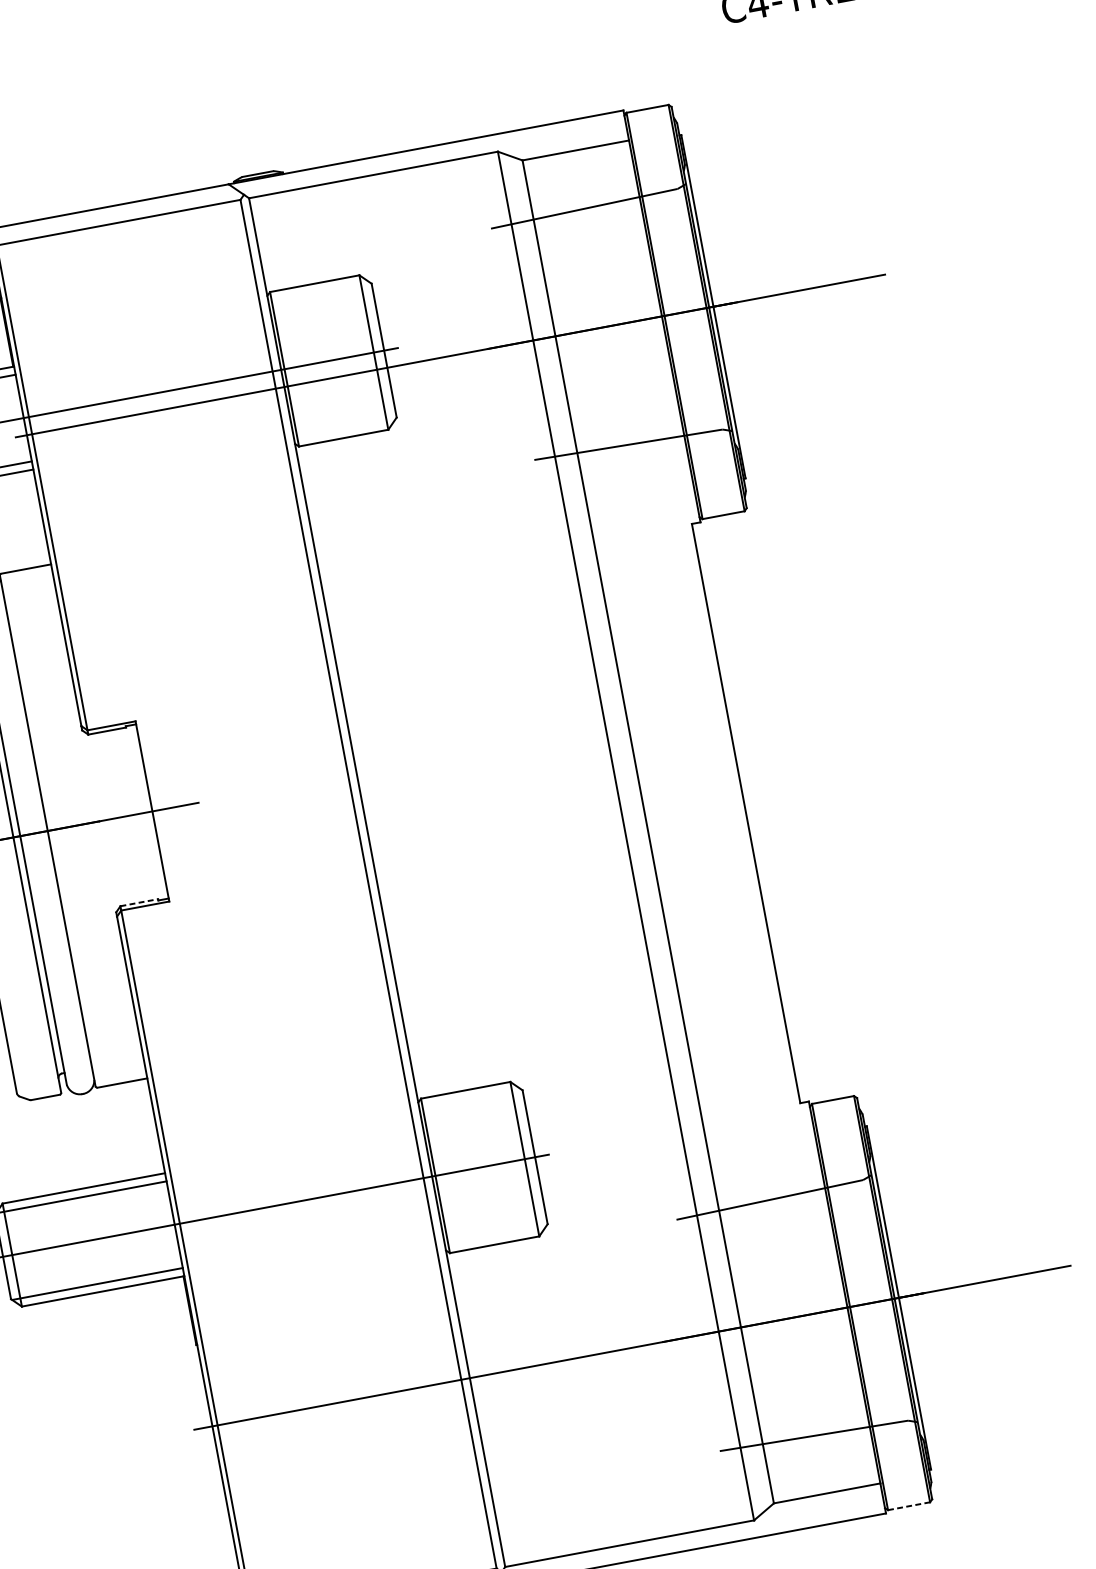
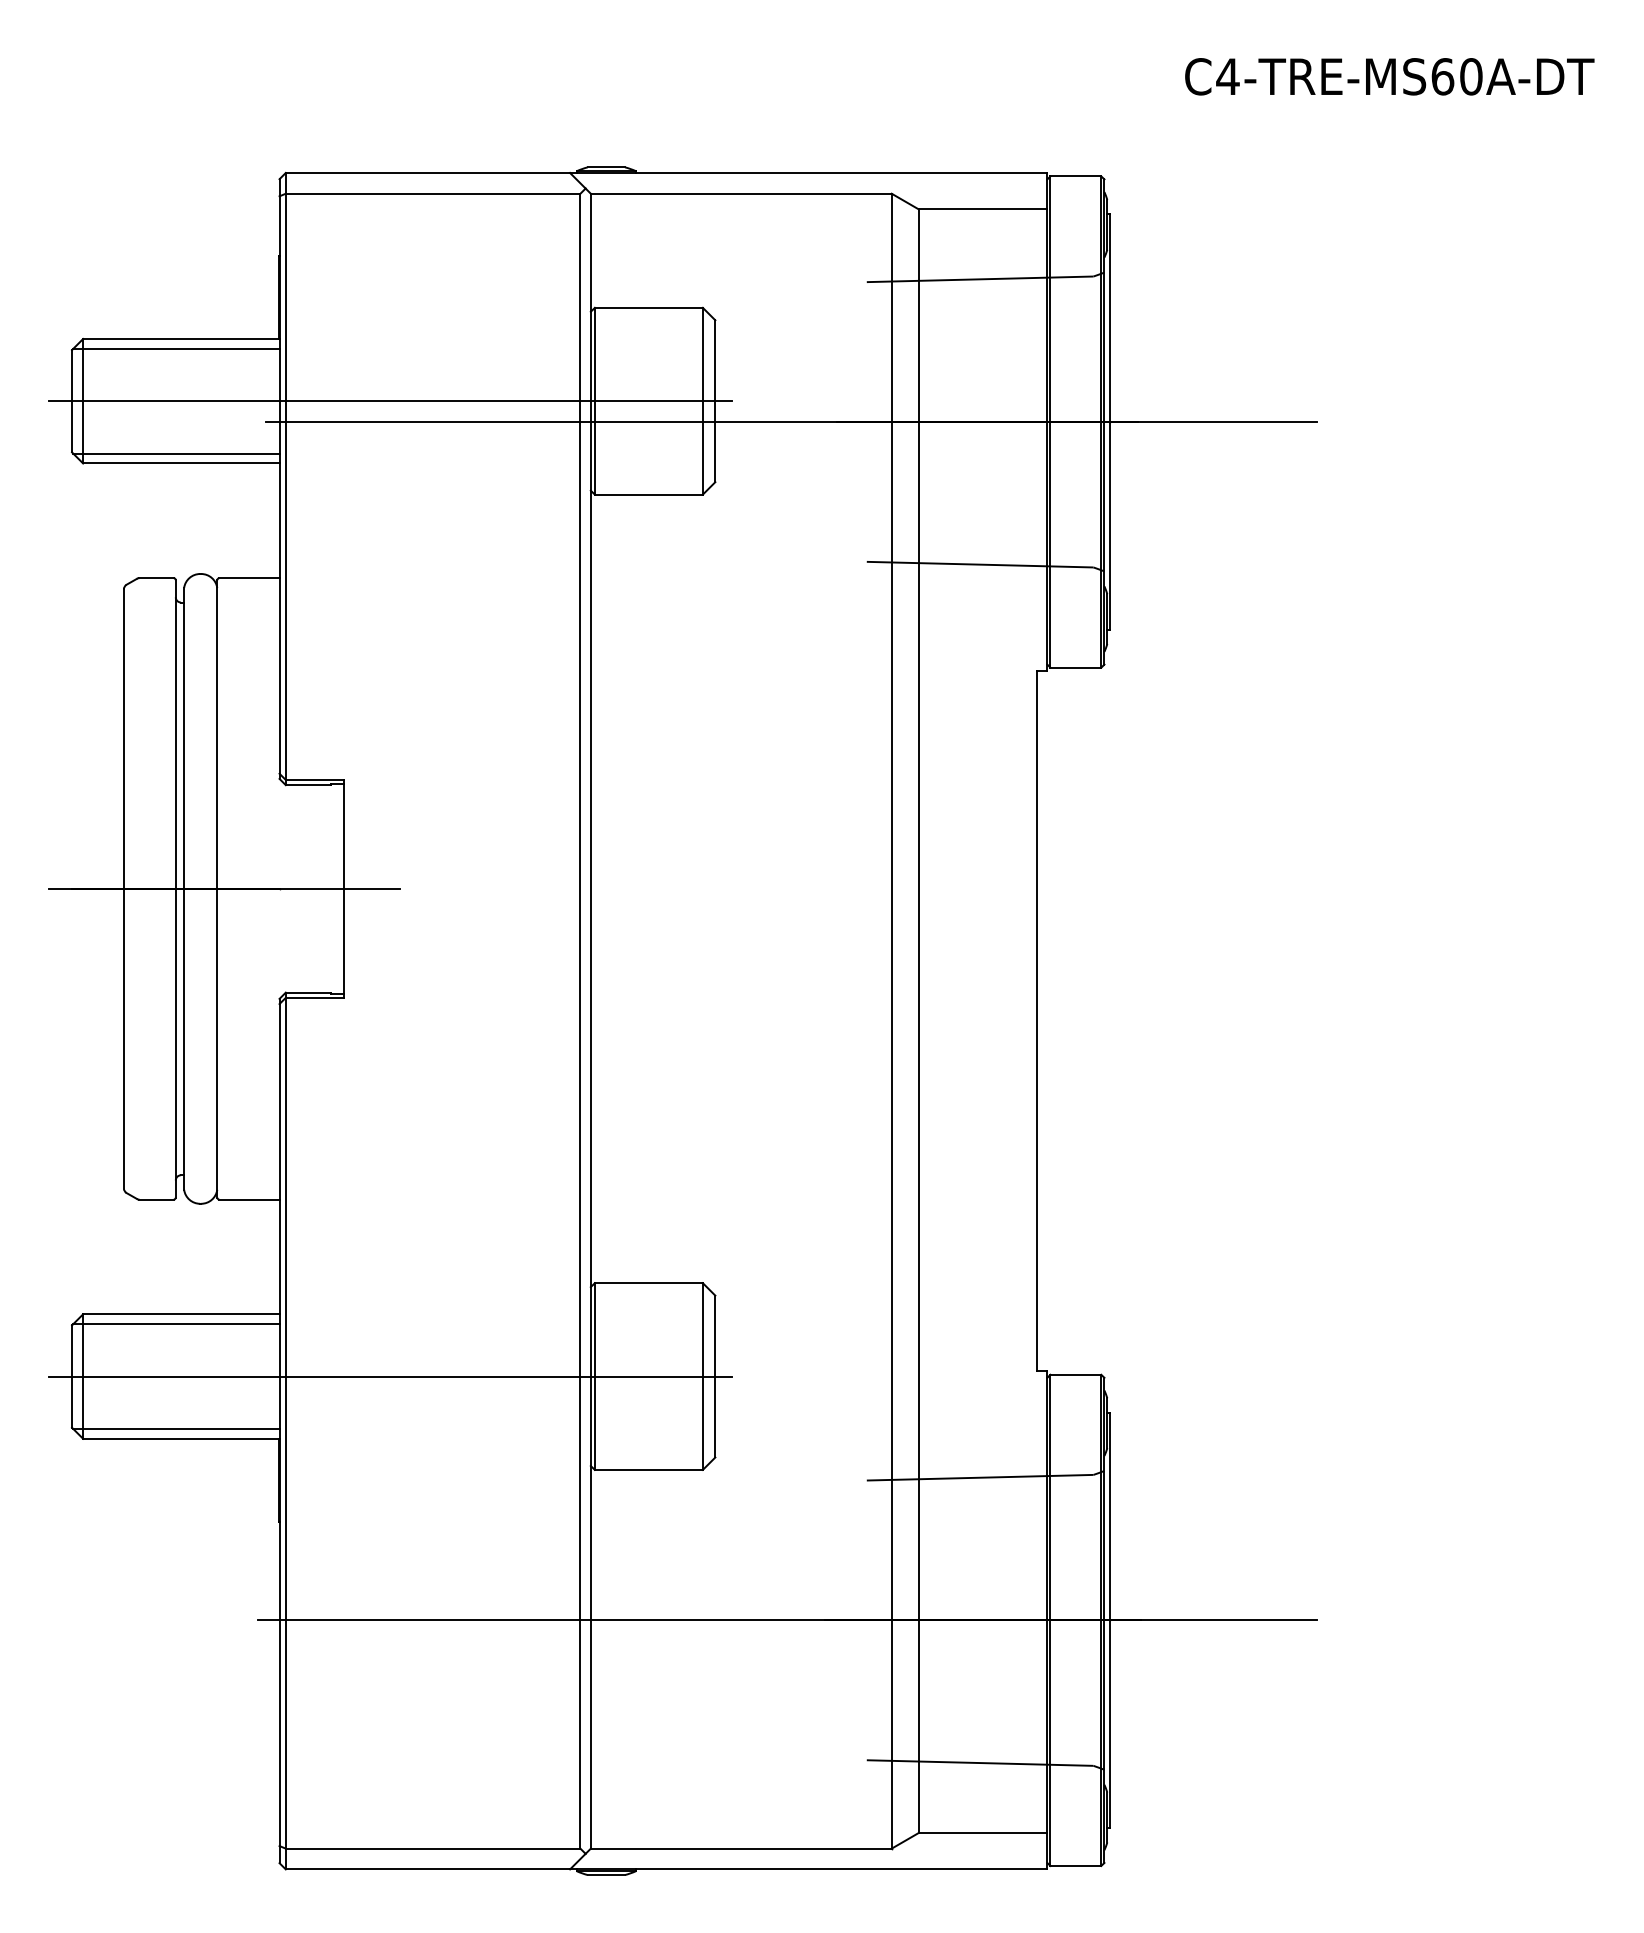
line: (139, 902) -> (308, 992), dashed -> solid
line: (909, 1505) -> (1076, 1865), dashed -> solid

